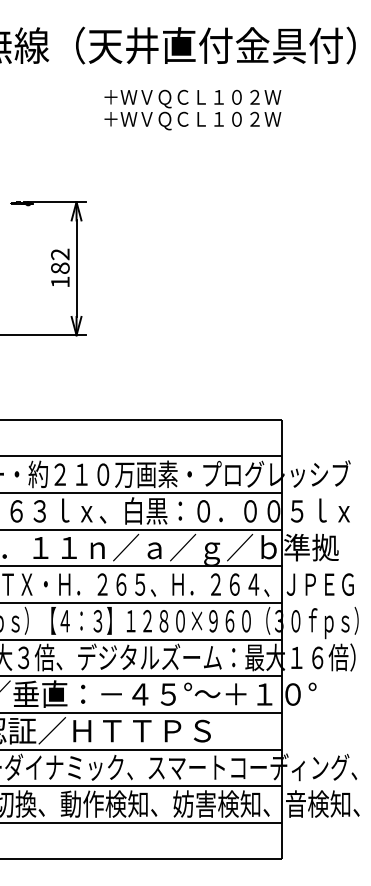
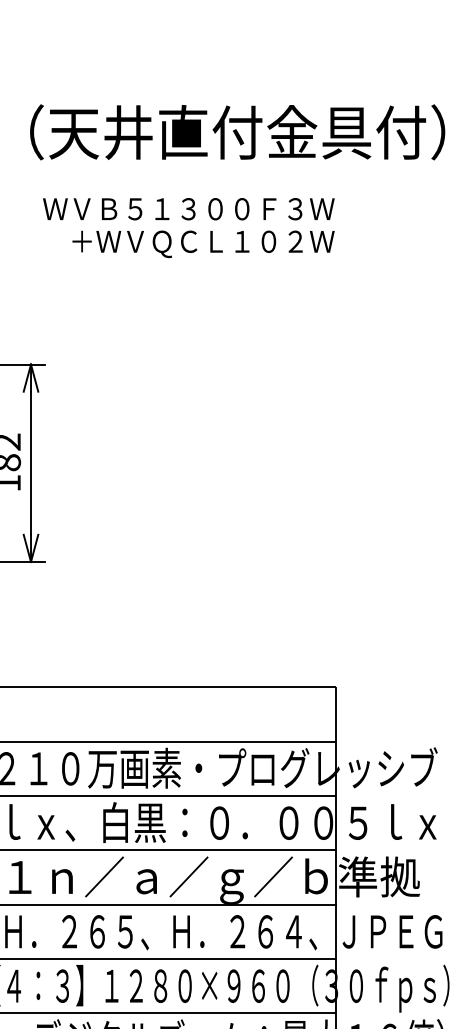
text: (171, 98) -> (171, 210), ＋ＷＶＱＣＬ１０２Ｗ -> ＷＶＢ５１３００Ｆ３Ｗ

